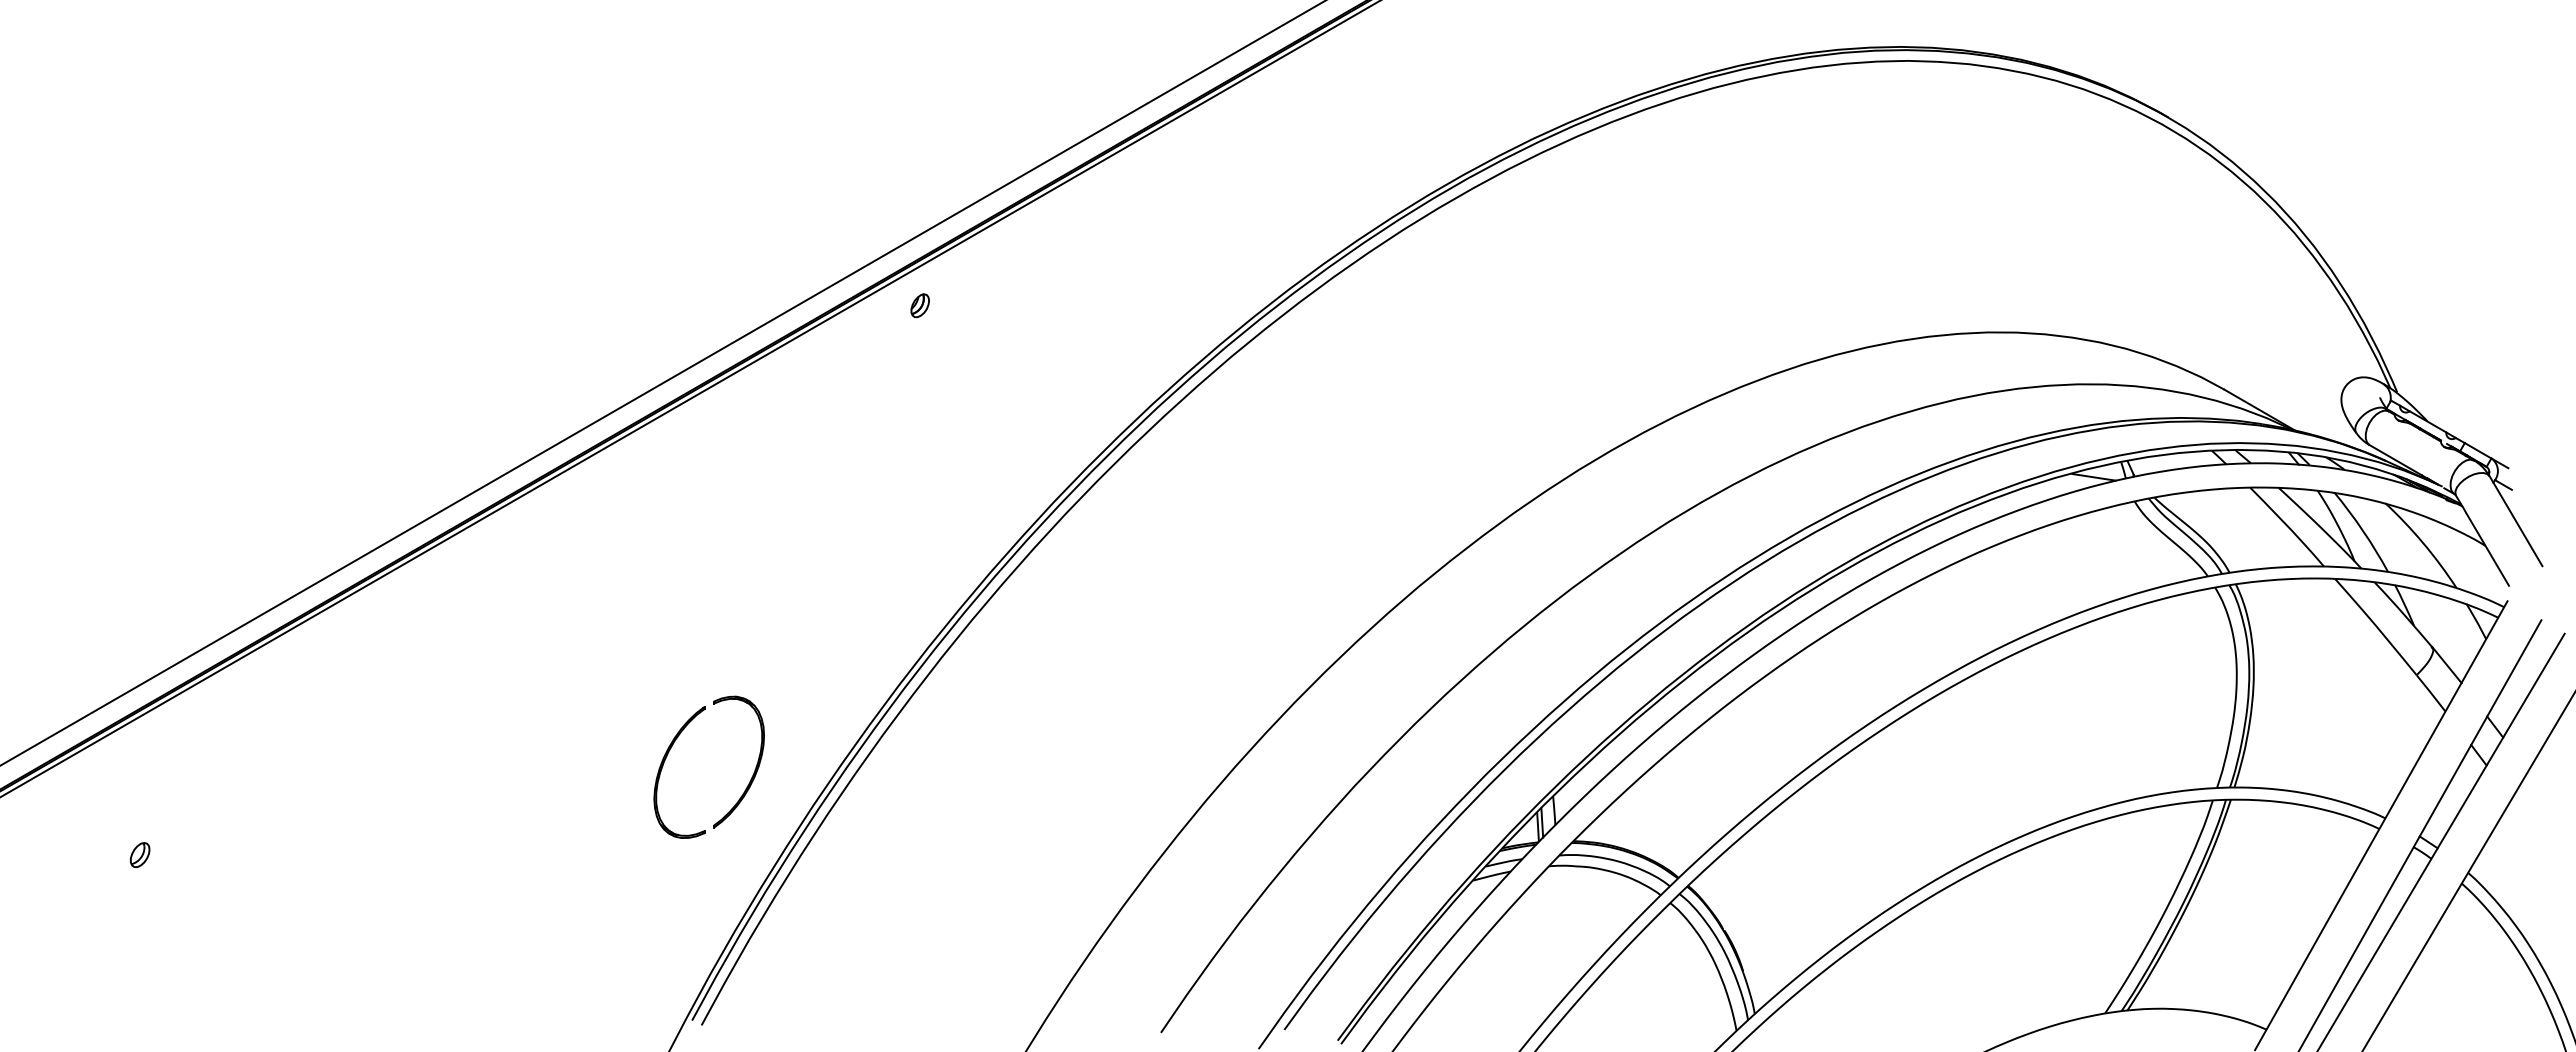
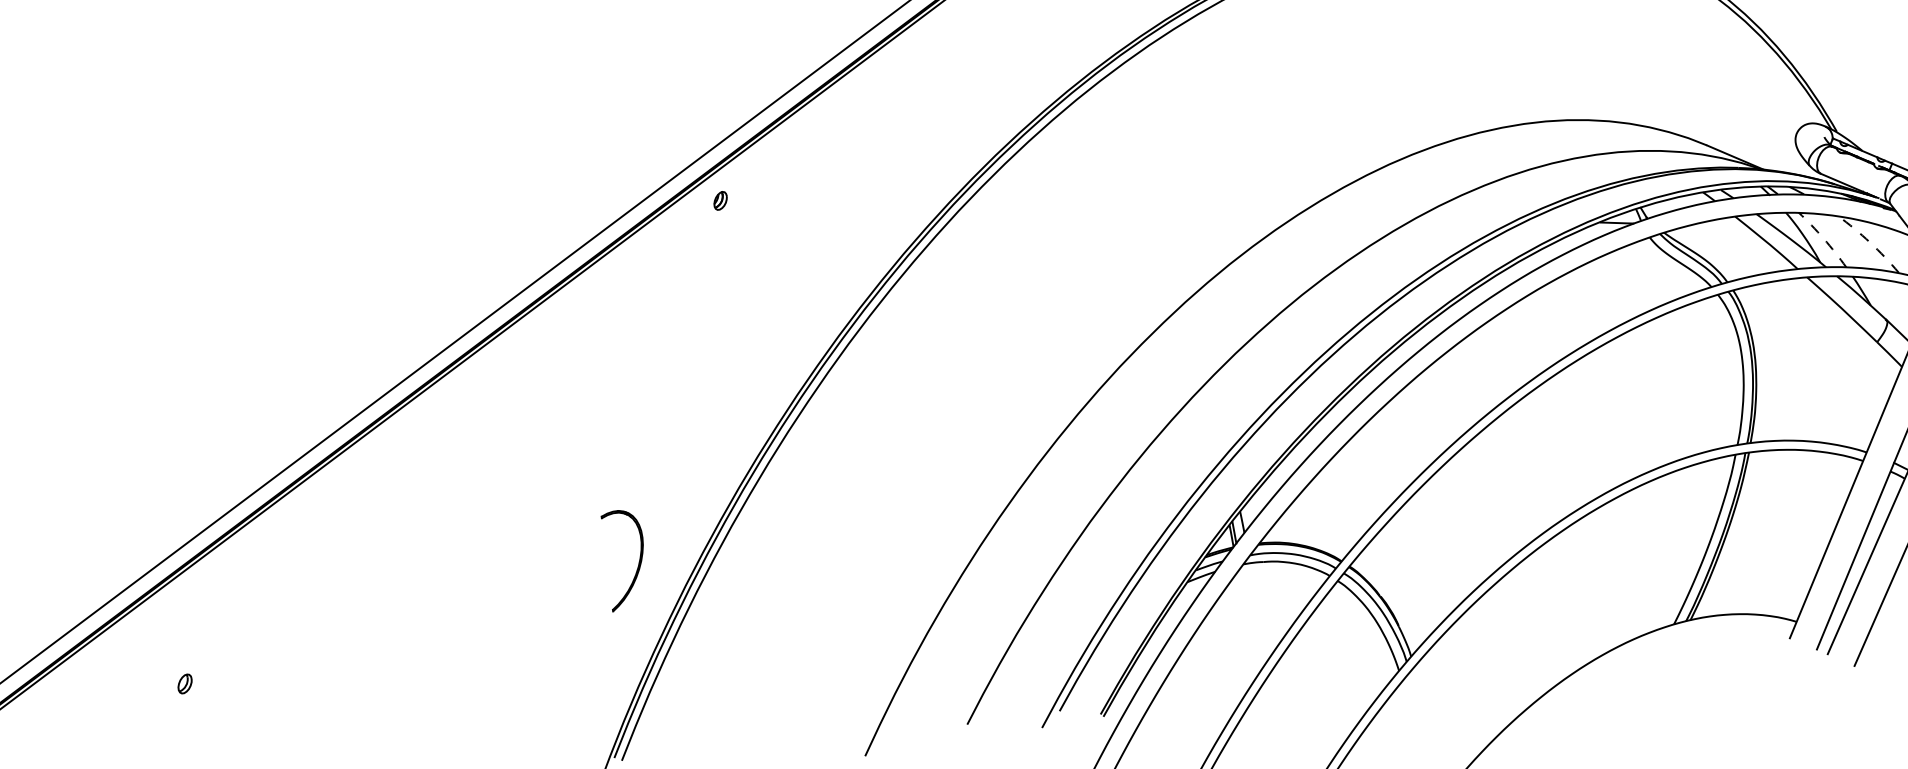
arc: (2363, 530) -> (1824, 238), solid -> dashed
arc: (2423, 543) -> (1870, 242), solid -> dashed
part: (663, 766) -> (569, 569), removed

